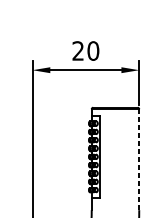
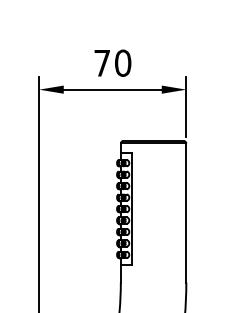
text: (77, 50) -> (101, 62), 20 -> 70
line: (139, 159) -> (186, 212), dashed -> solid

